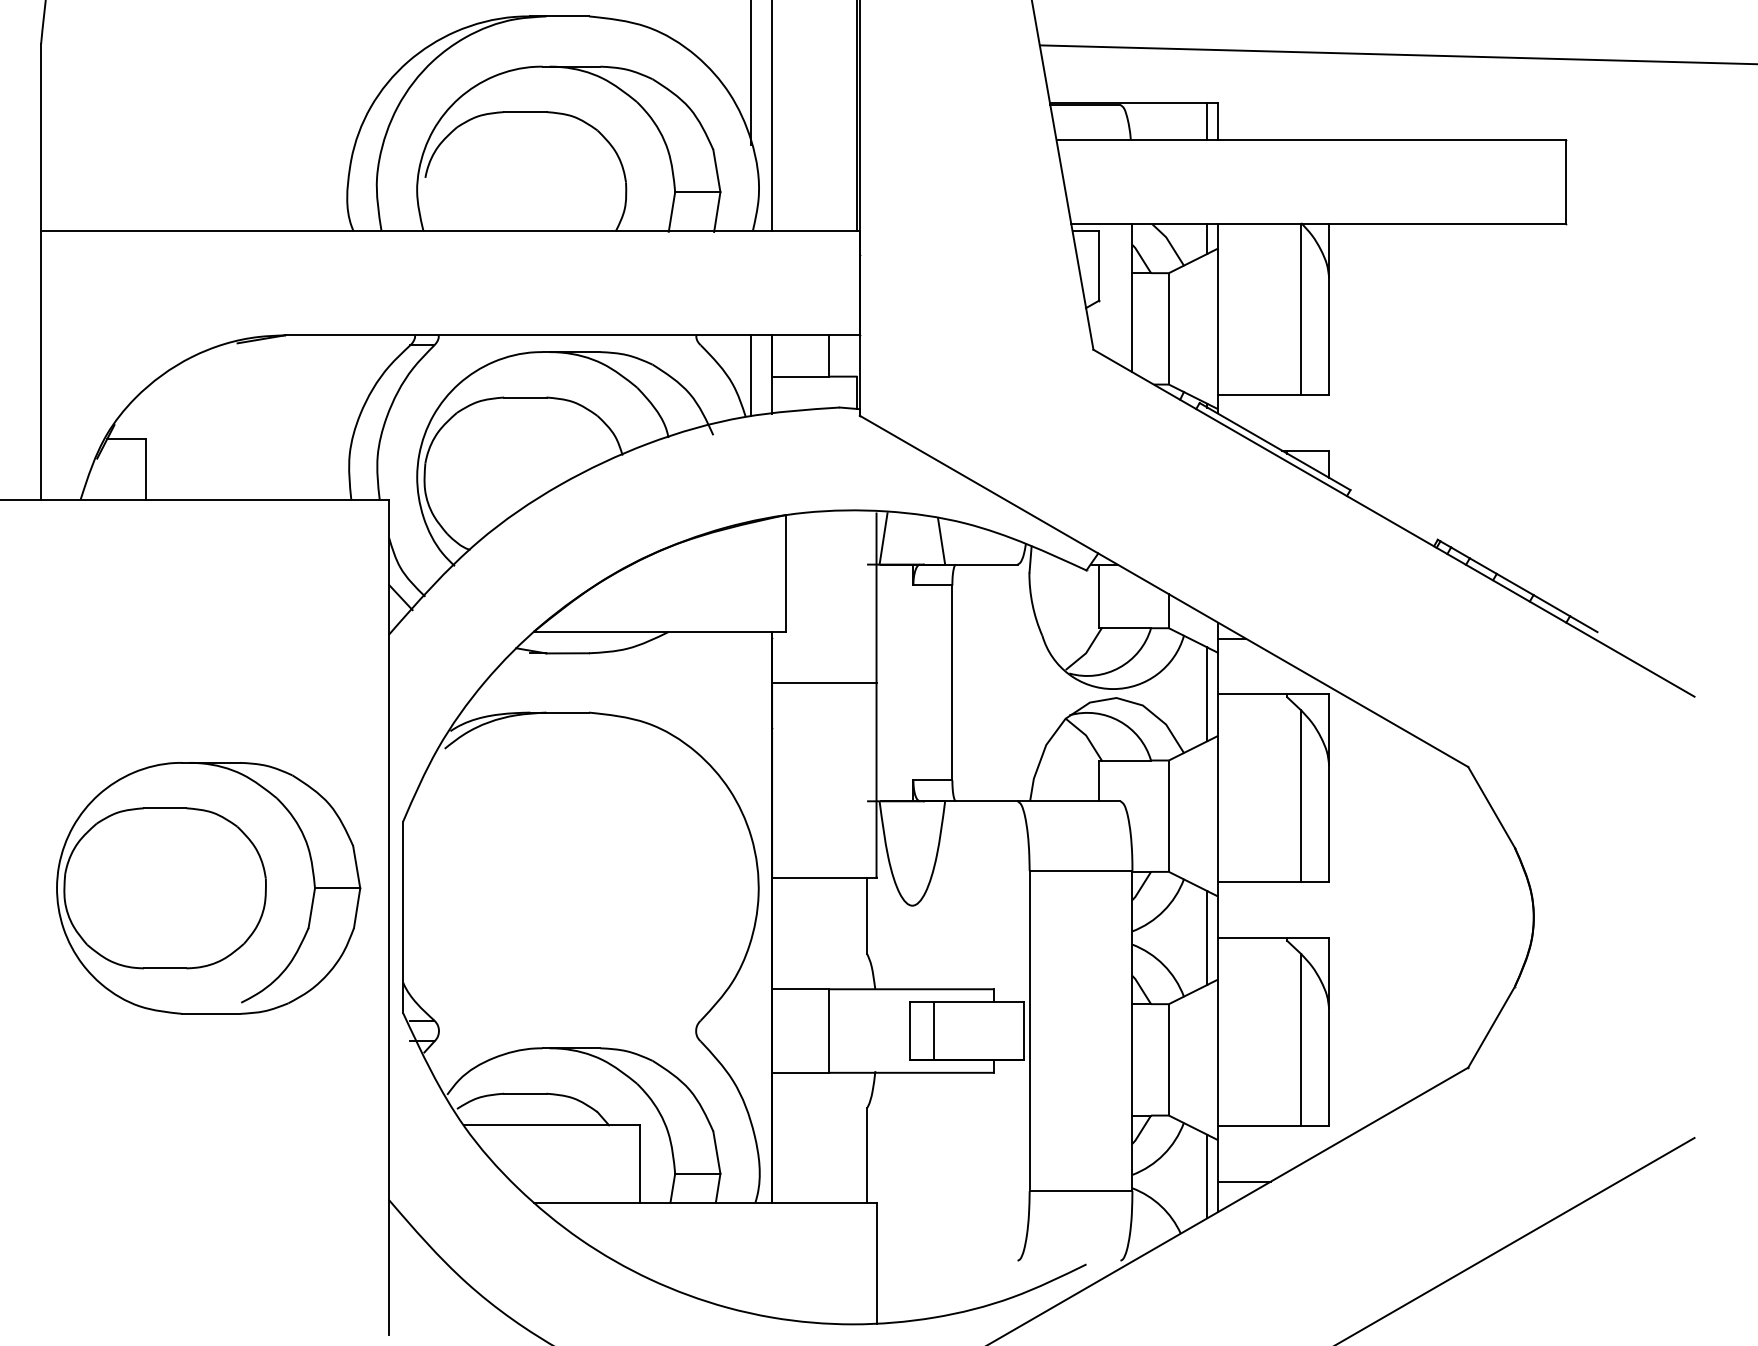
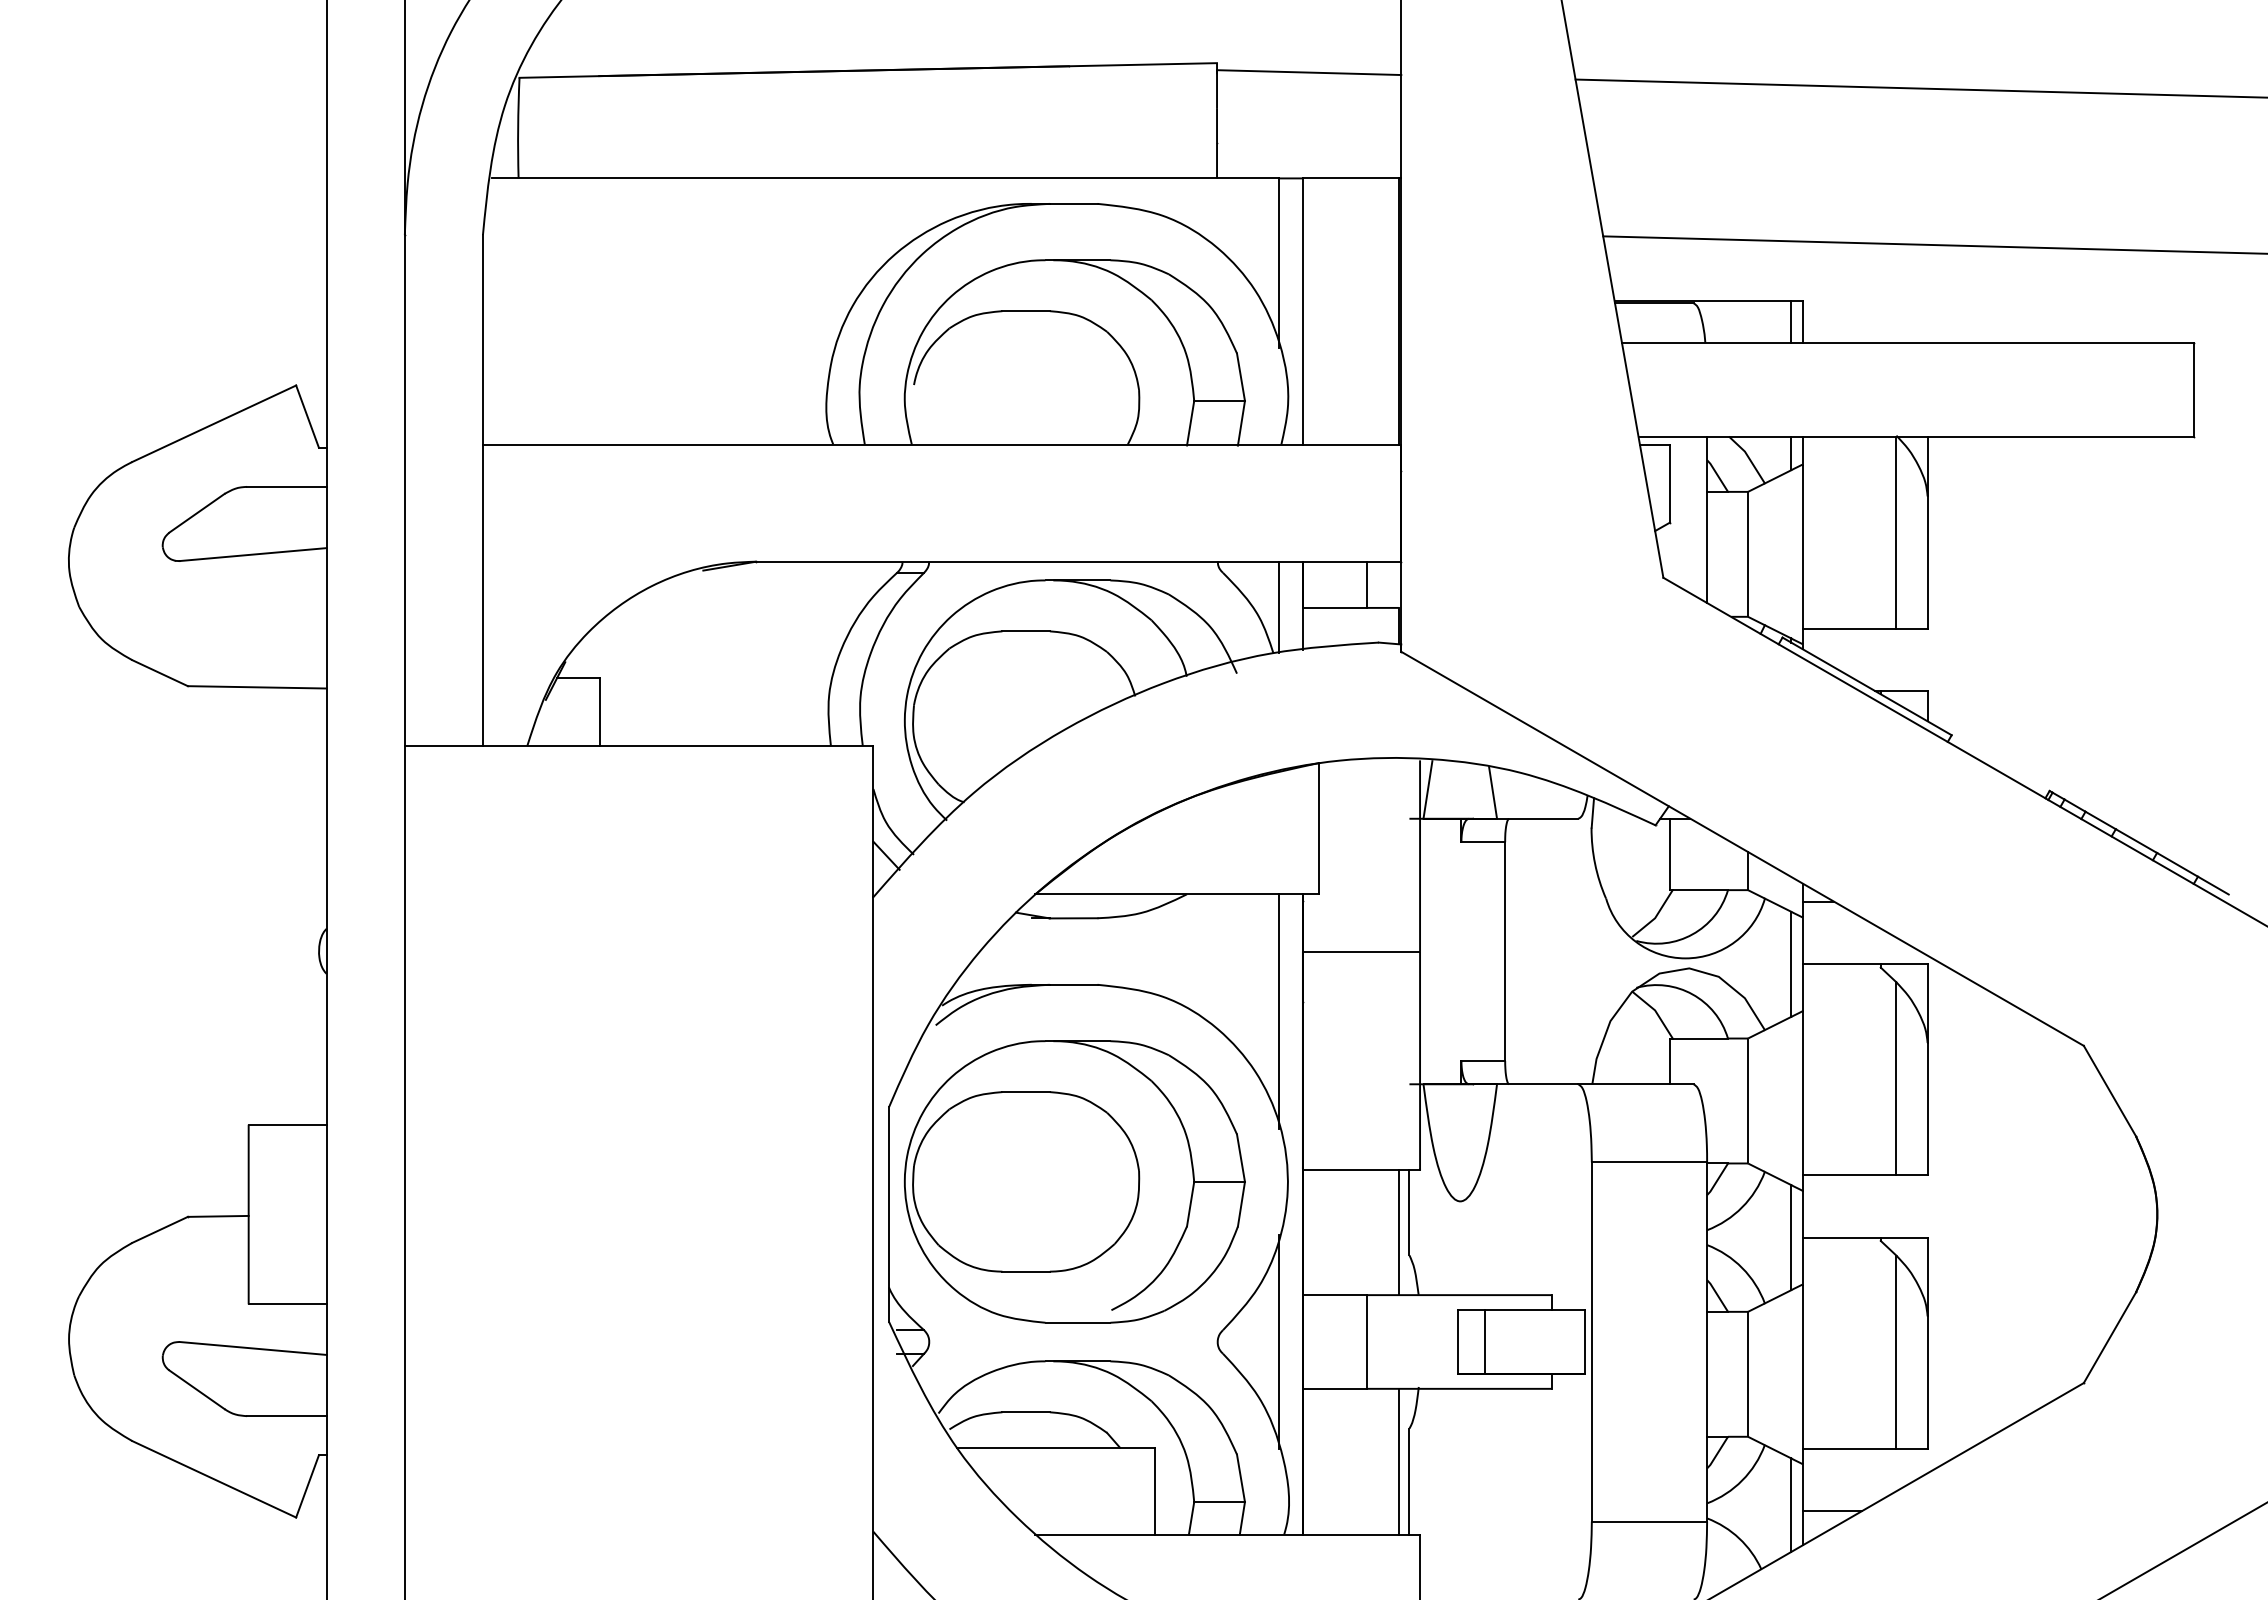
line: (751, 736) -> (1279, 1011), added
part: (208, 887) -> (1074, 1181), moved
line: (857, 933) -> (1398, 1232), added
line: (751, 1030) -> (1279, 1341), added
line: (857, 1137) -> (1398, 1461), added

